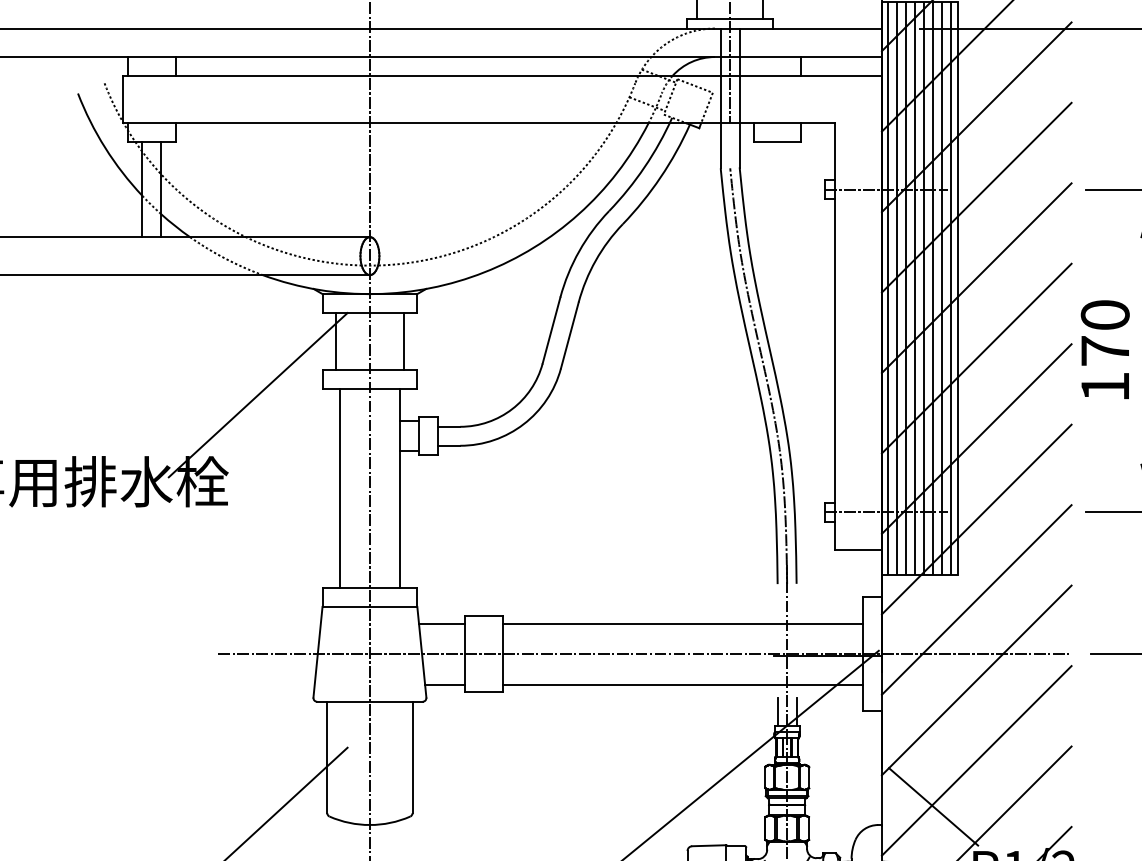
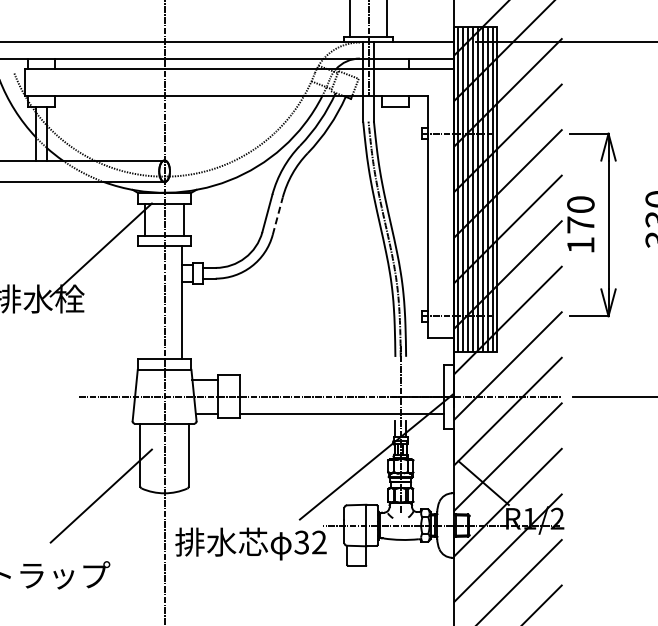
line: (569, 334) -> (277, 215), solid -> dashed
line: (339, 487) -> (147, 302), removed
line: (682, 623) -> (341, 379), removed

